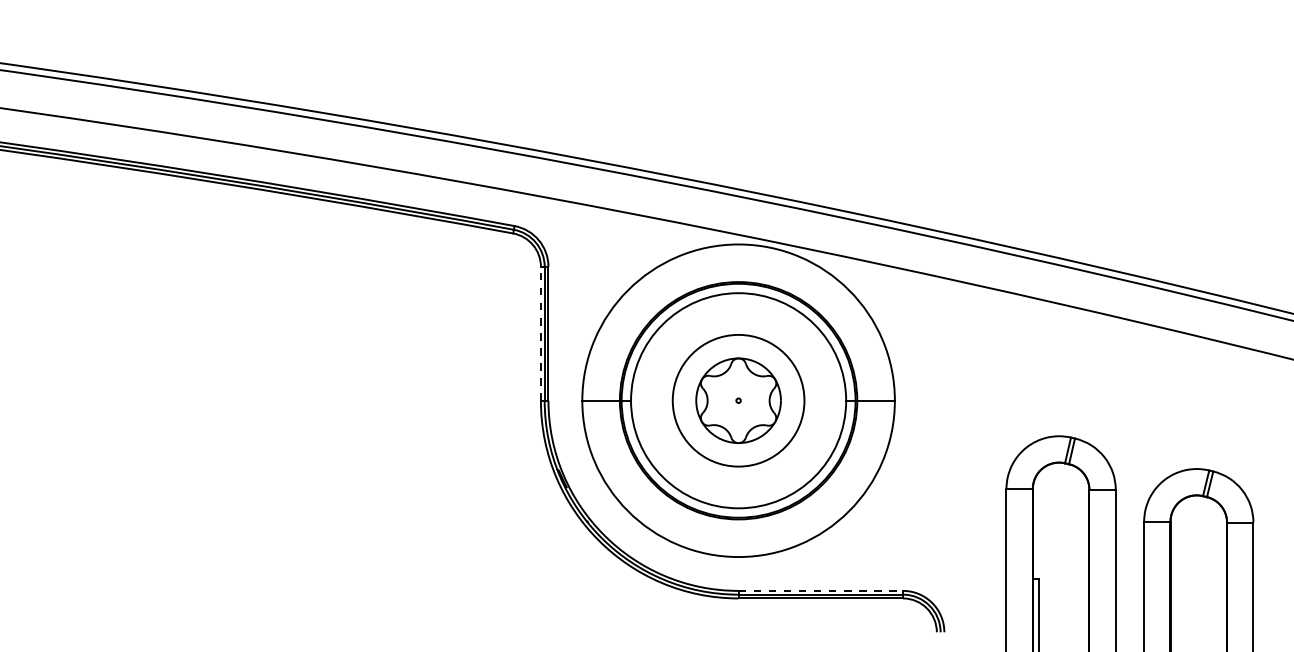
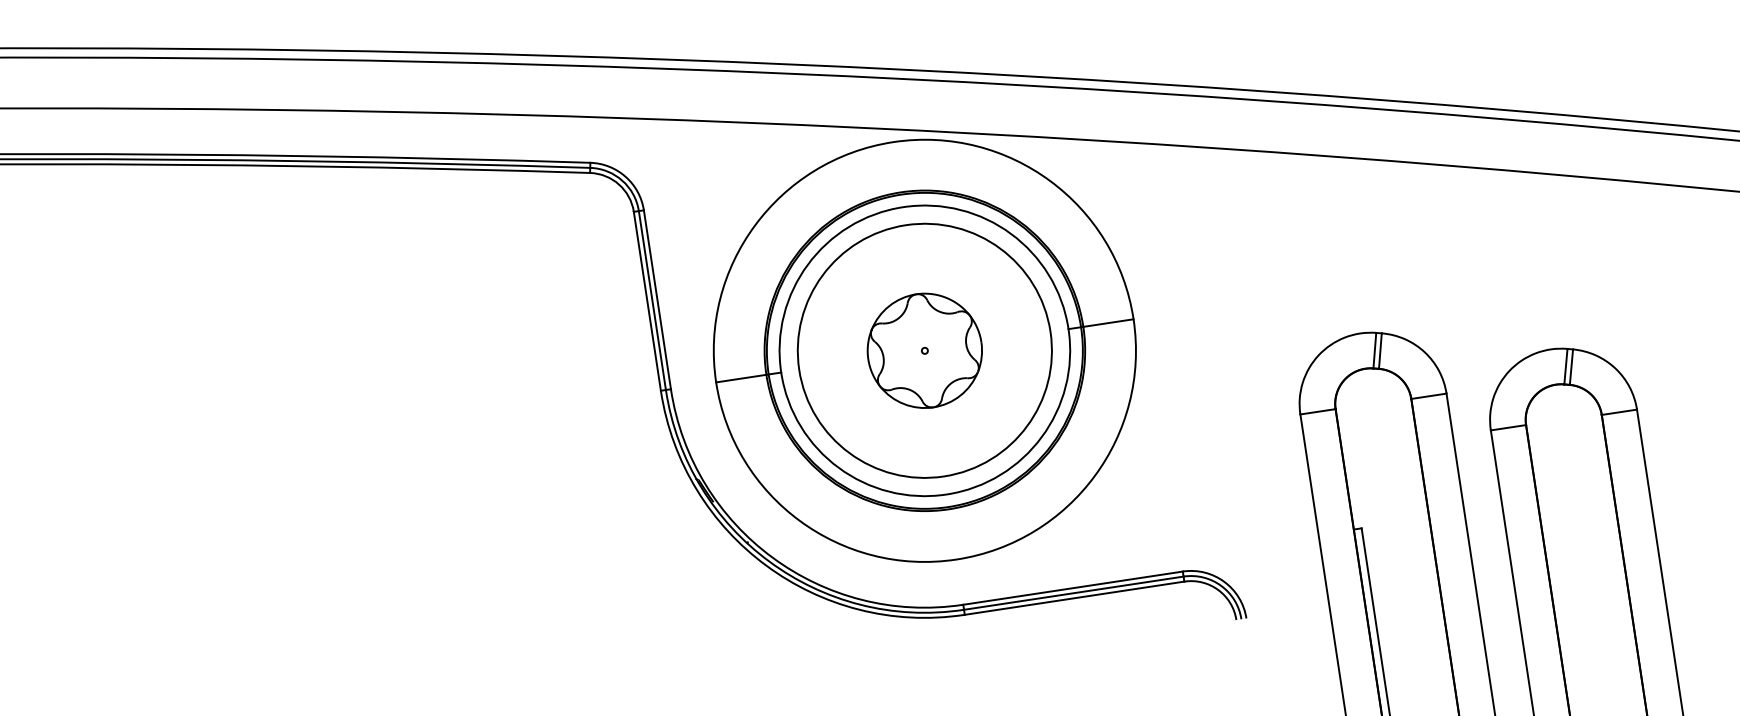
line: (540, 333) -> (646, 301), dashed -> solid
circle: (738, 400) -> (924, 350), size x1.43
line: (821, 590) -> (1073, 587), dashed -> solid

